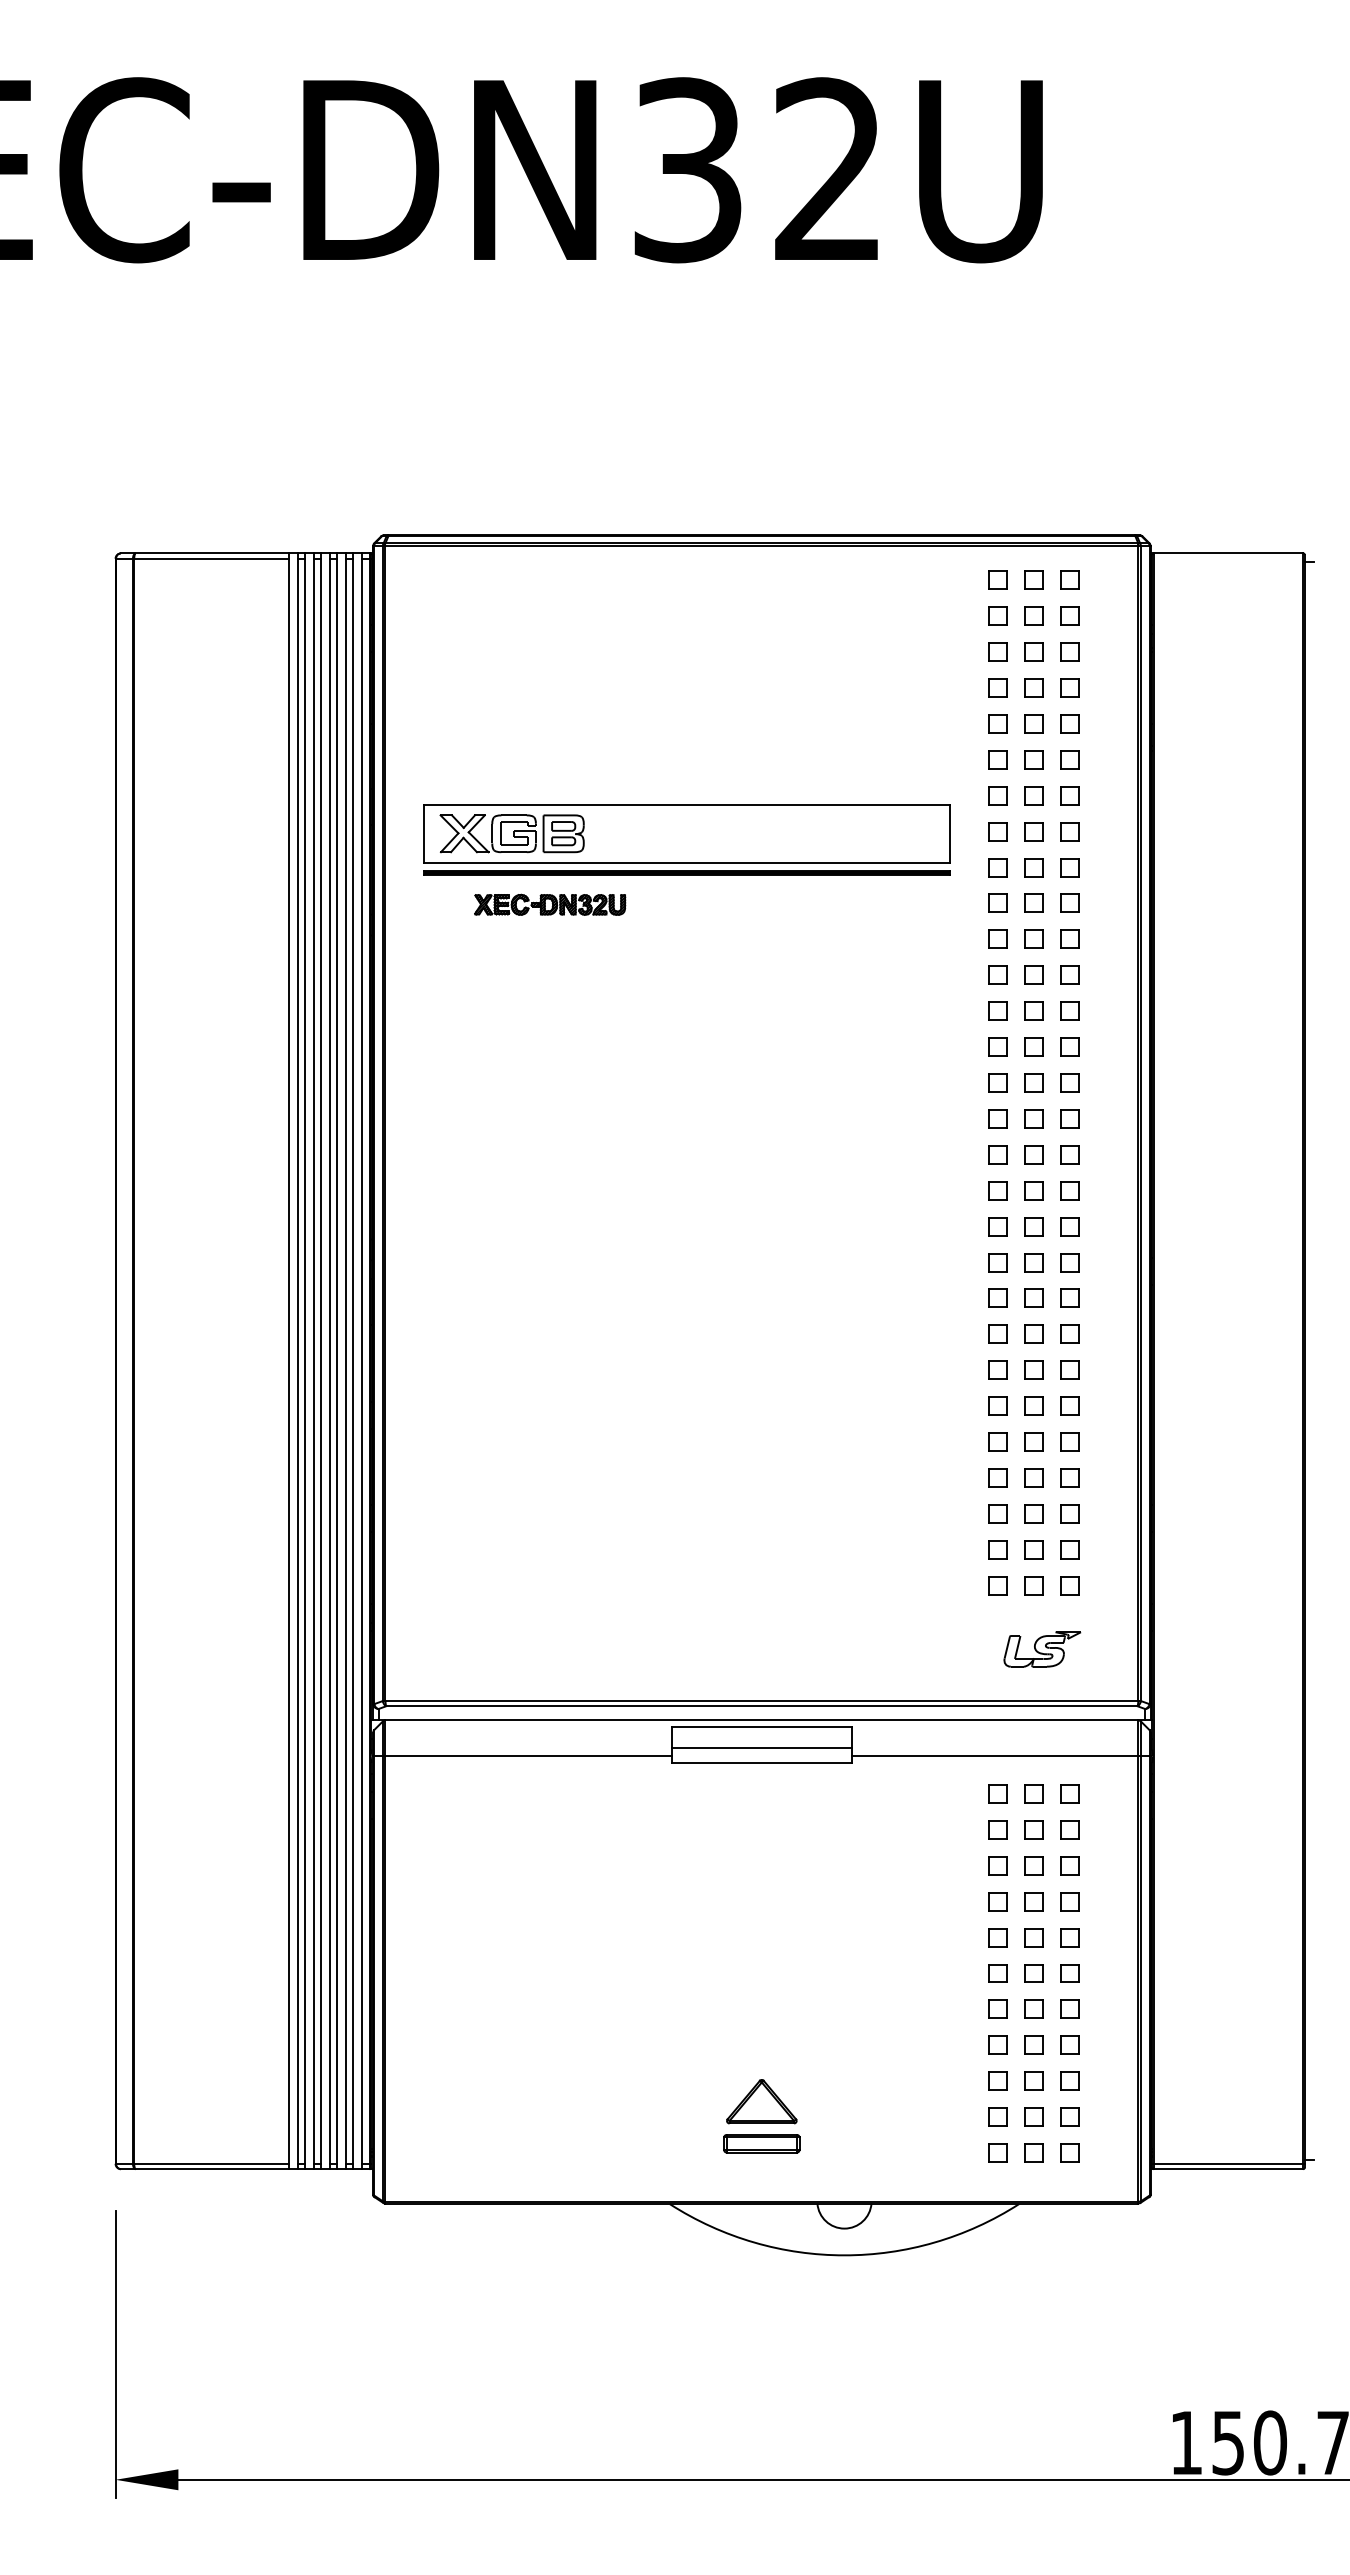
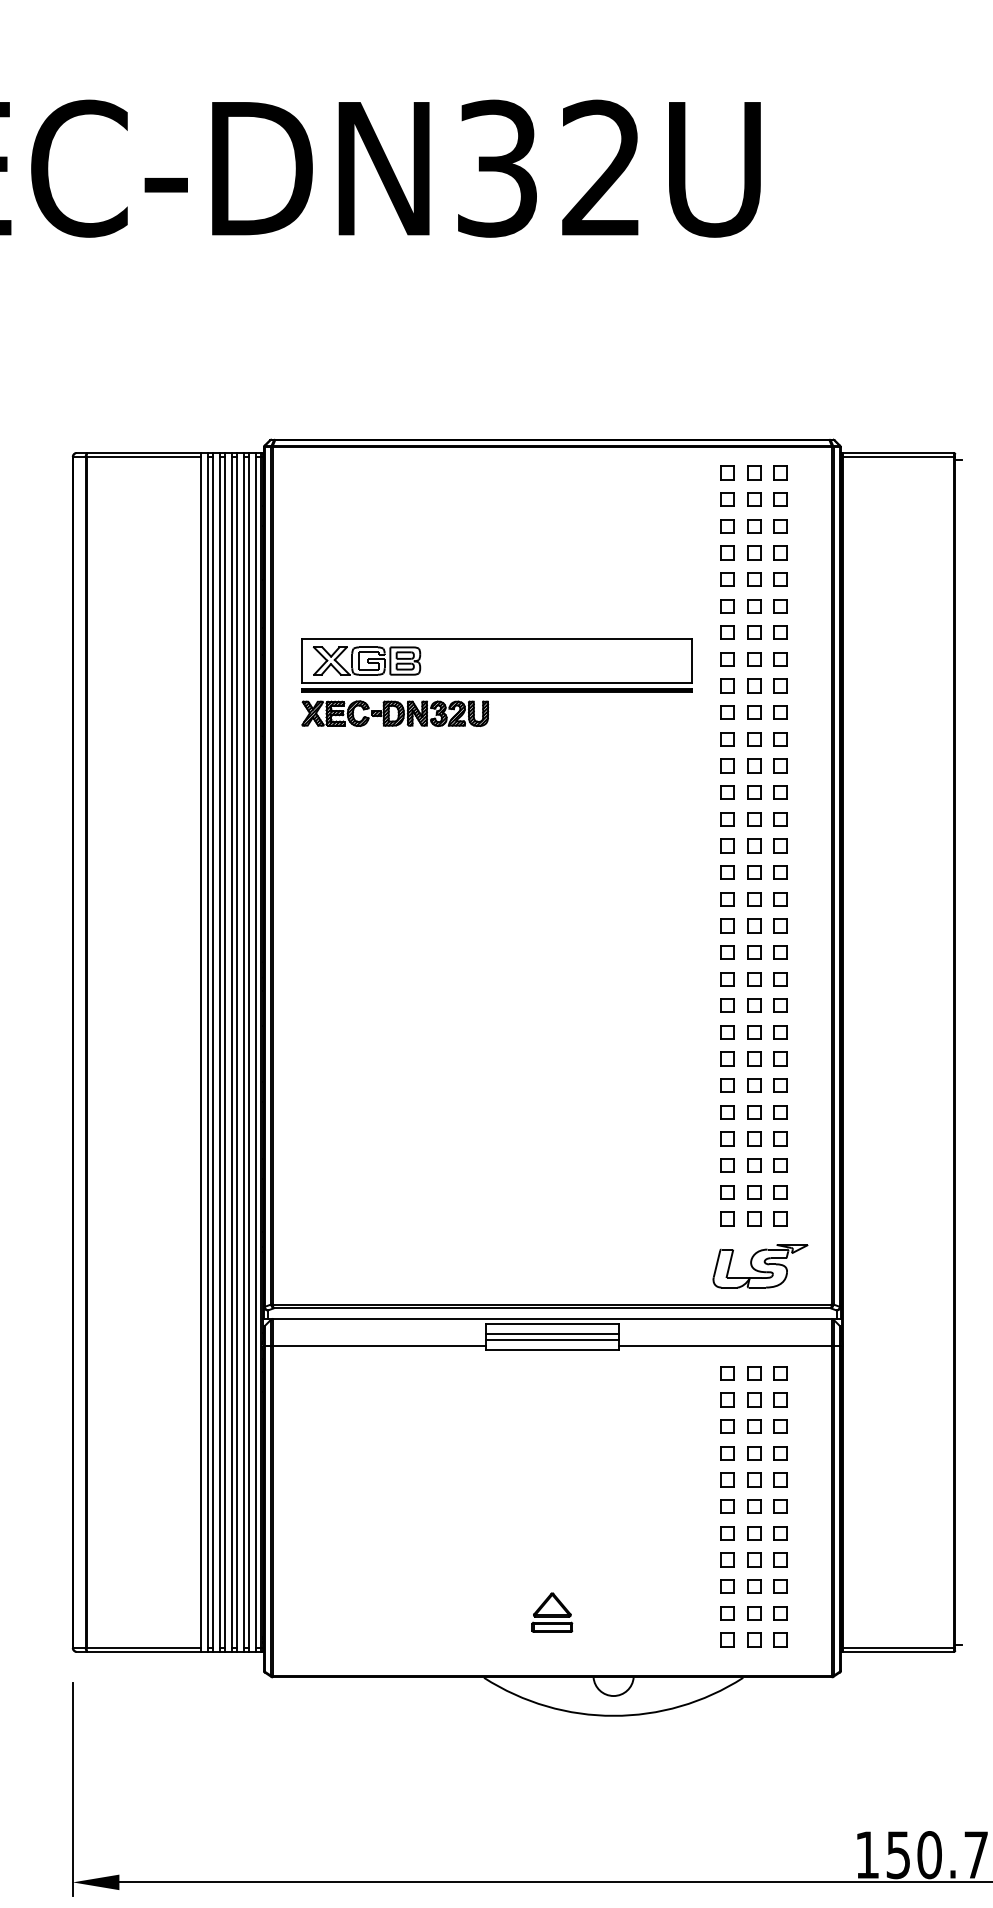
line: (1228, 558) -> (898, 456), added
part: (549, 904) -> (394, 713), size x1.67
part: (1042, 1649) -> (760, 1266), size x1.67
line: (761, 1740) -> (552, 1333), added
part: (761, 2116) -> (552, 1612), size x0.71

